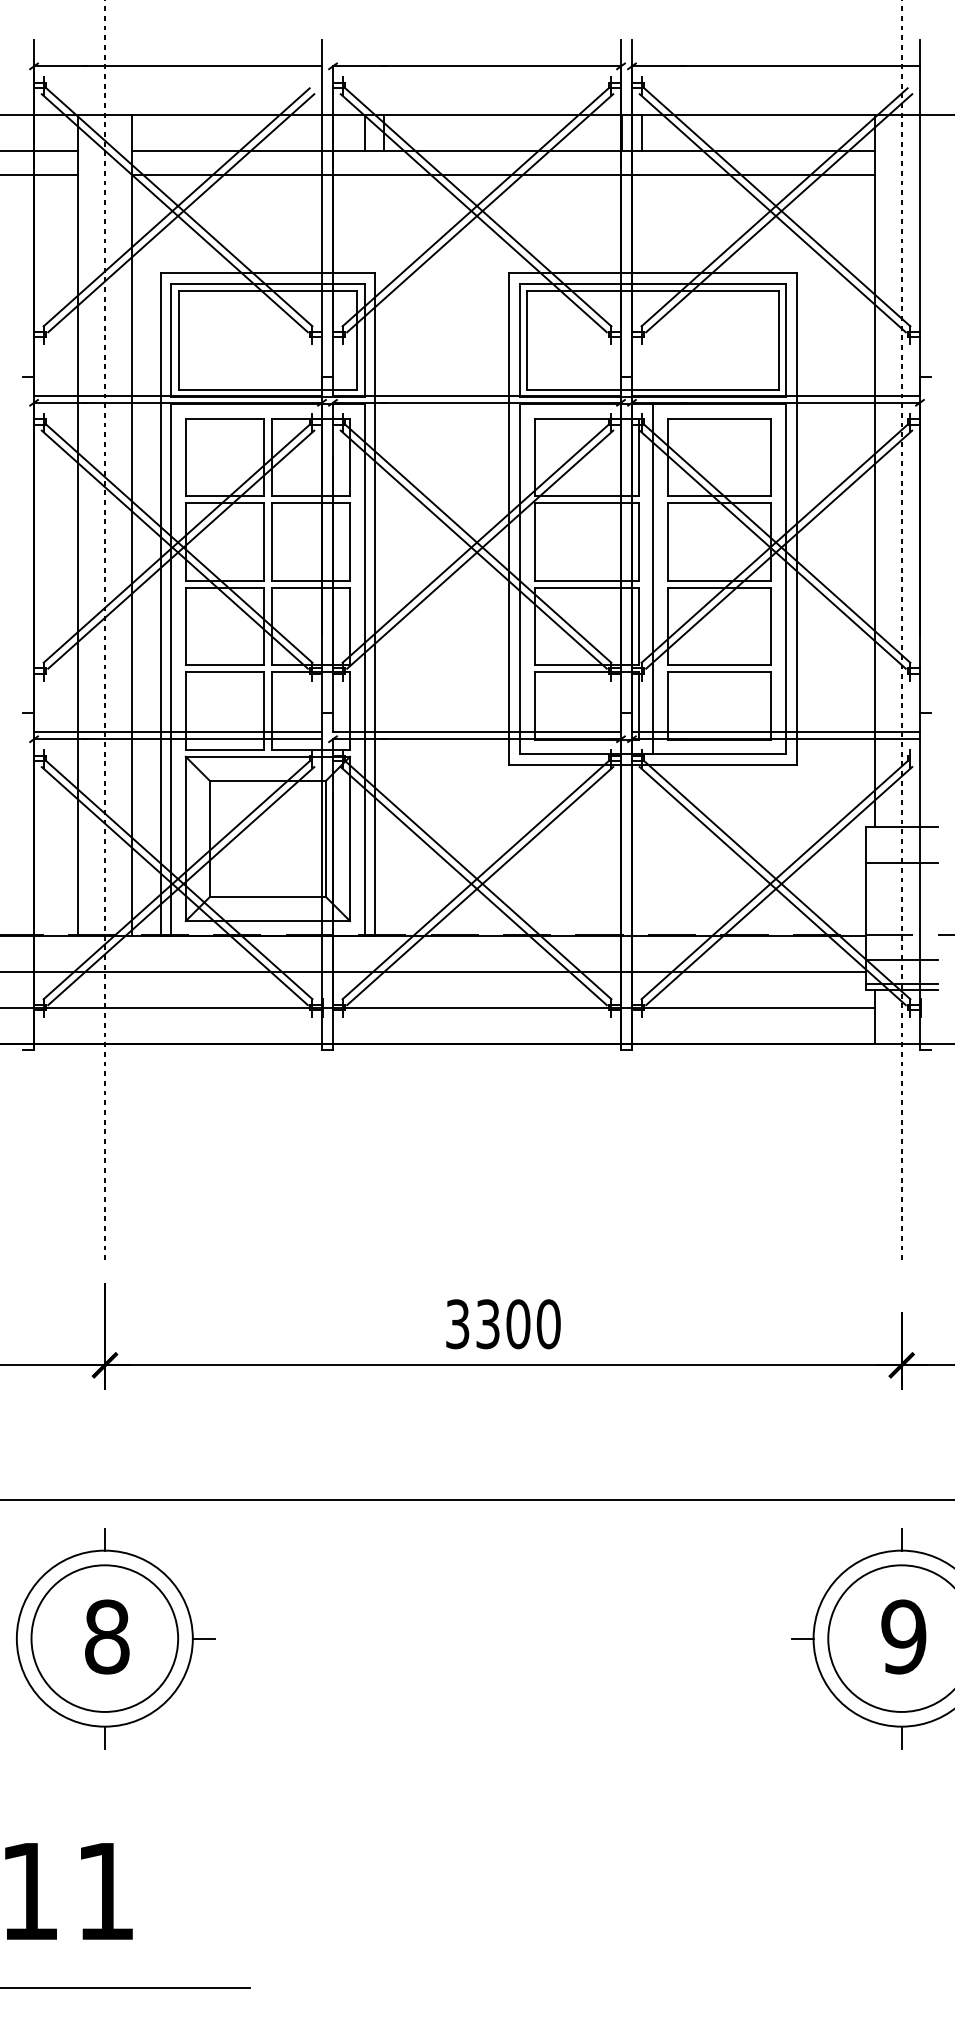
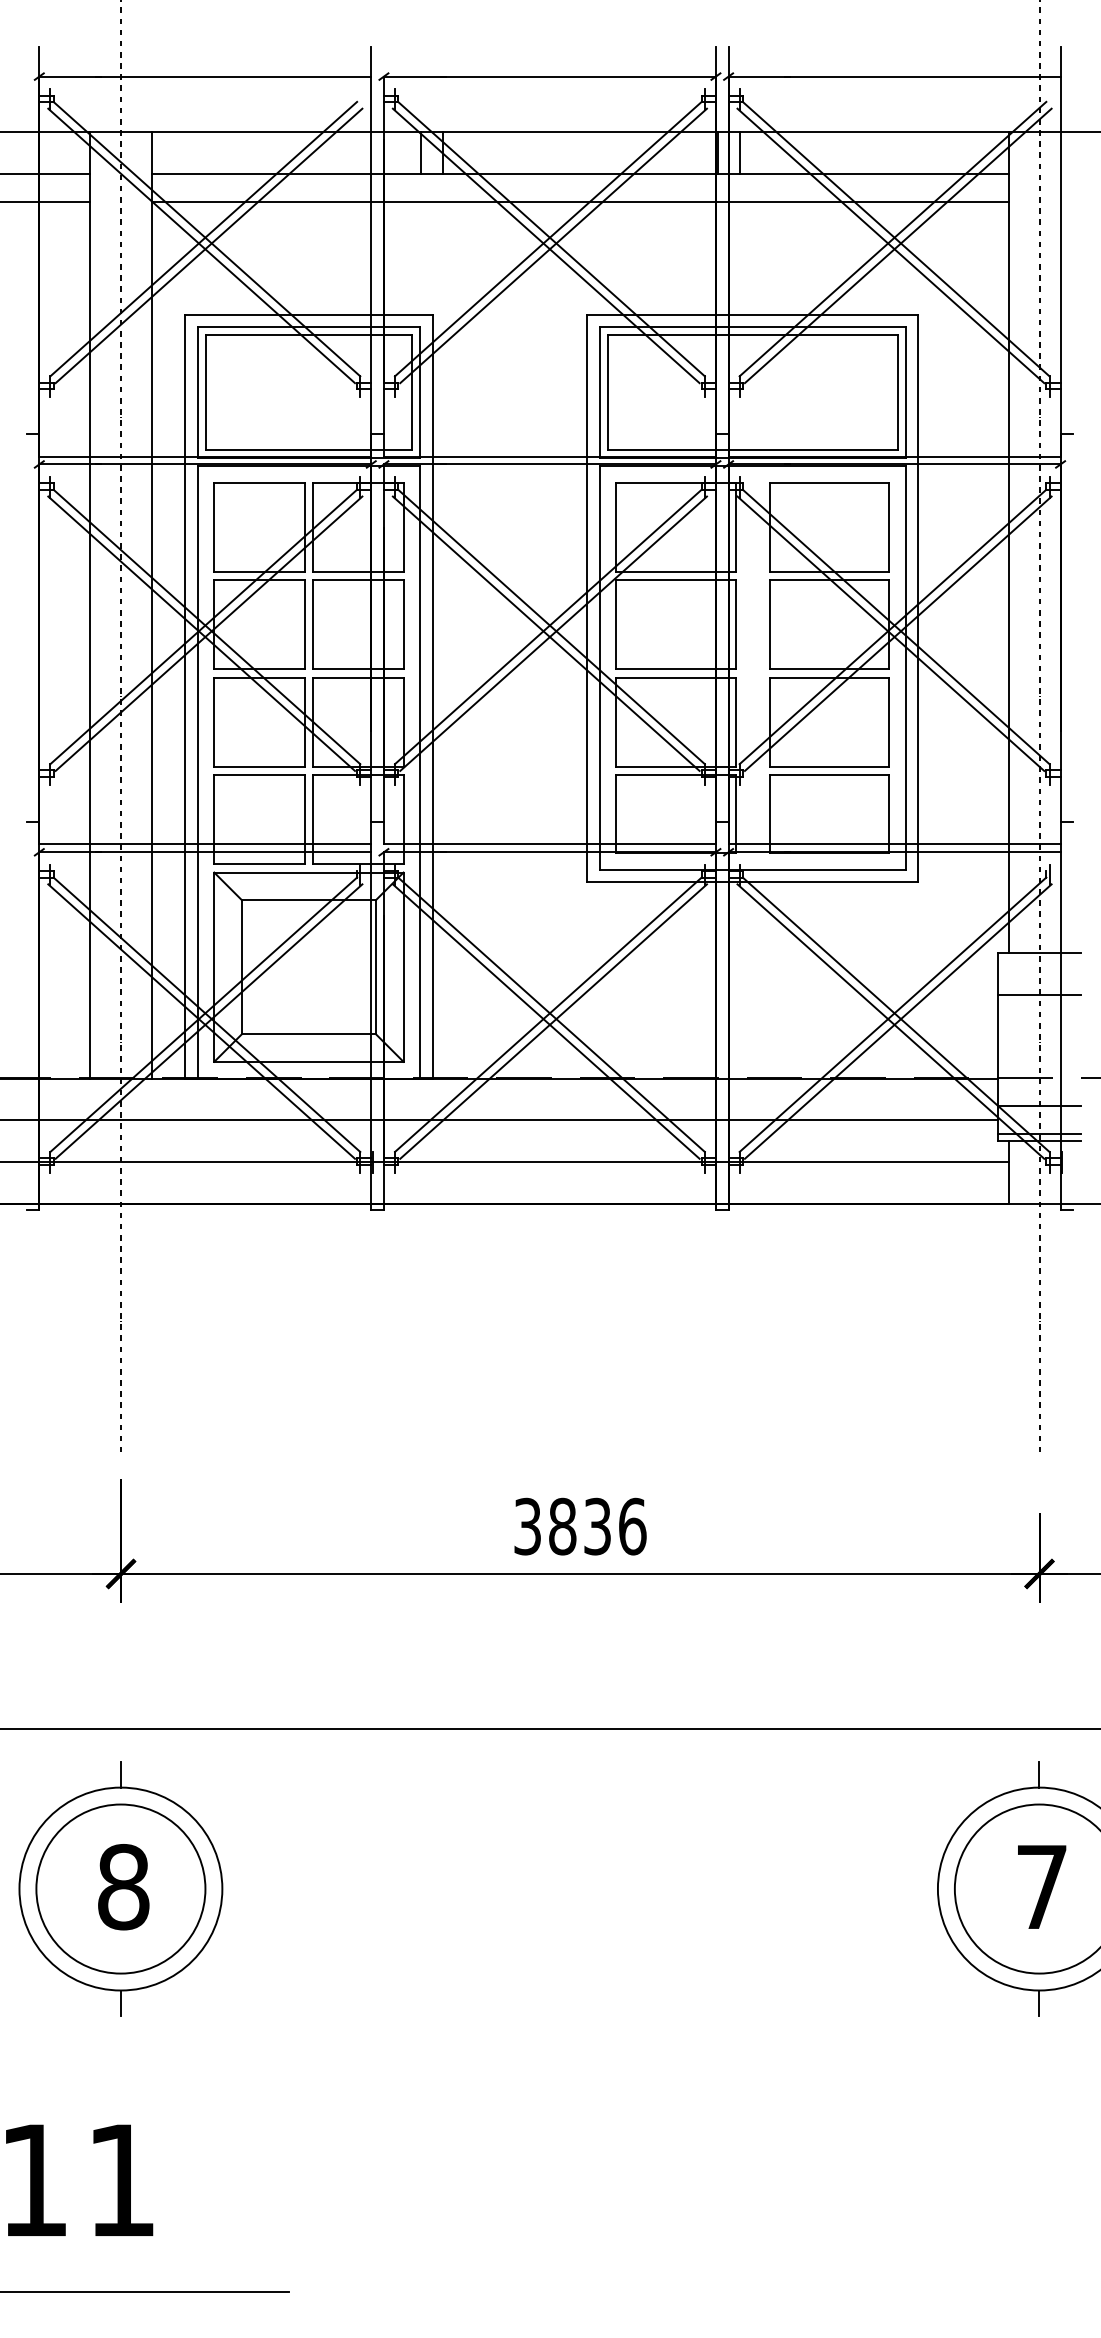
line: (652, 578) -> (752, 667), removed
text: (518, 1324) -> (597, 1526), 3300 -> 3836
text: (903, 1637) -> (1041, 1887), 9 -> 7
line: (203, 1639) -> (234, 1889), removed
line: (801, 1639) -> (924, 1889), removed

